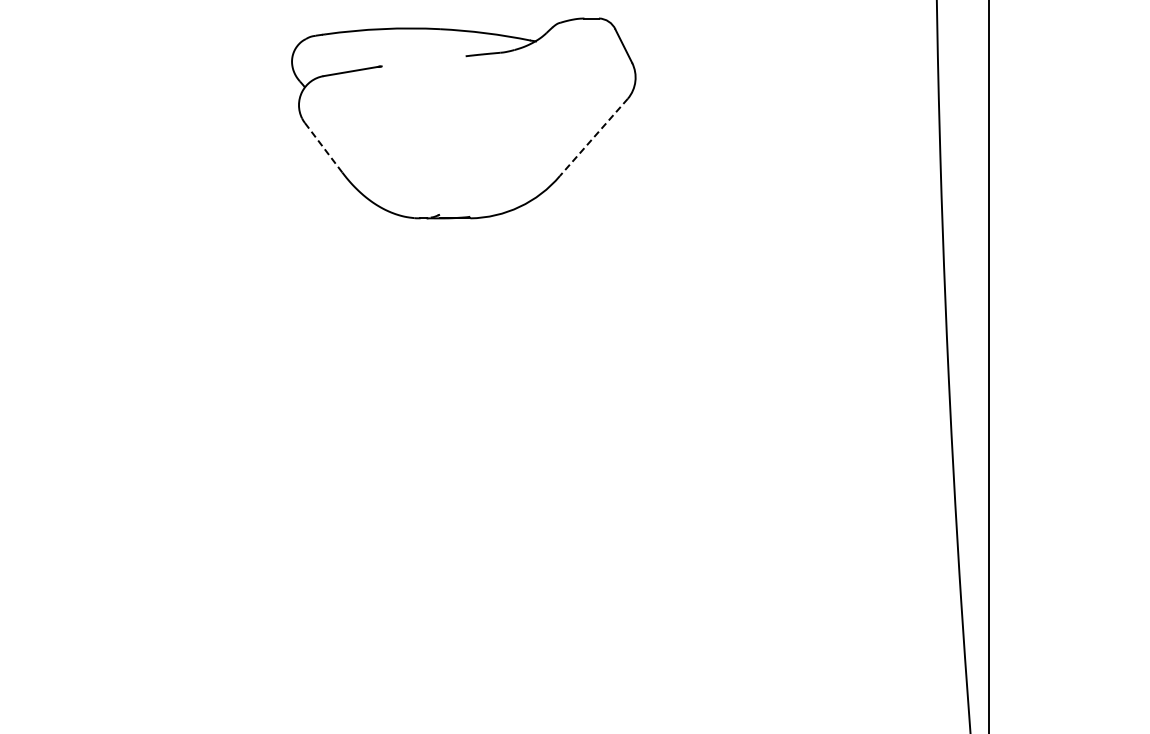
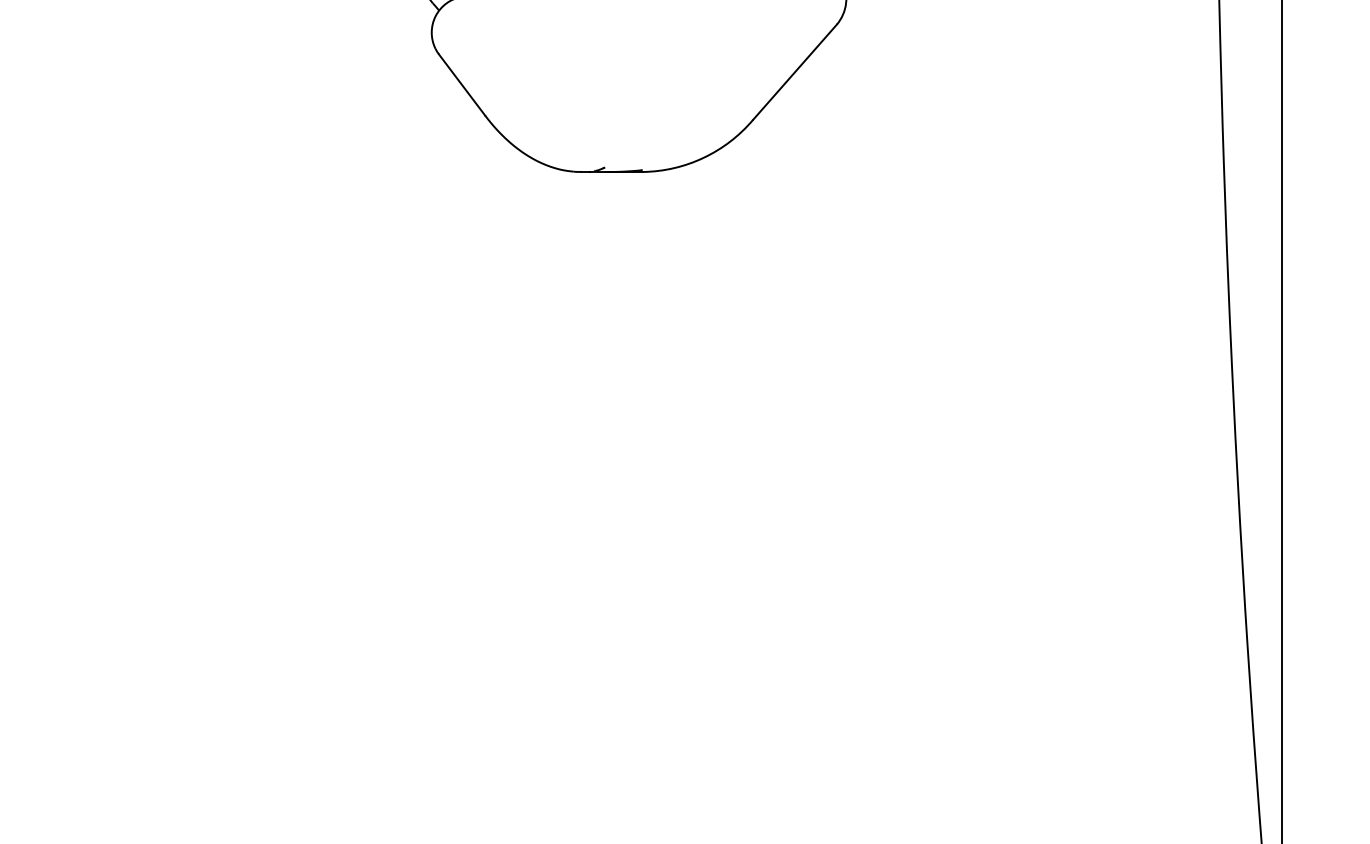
line: (593, 137) -> (794, 72), dashed -> solid
line: (323, 148) -> (461, 85), dashed -> solid

